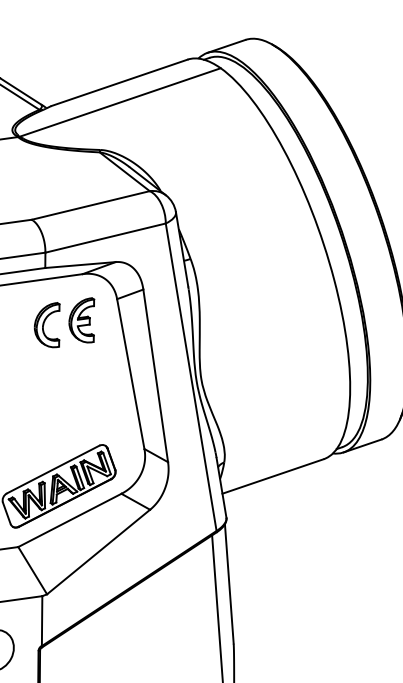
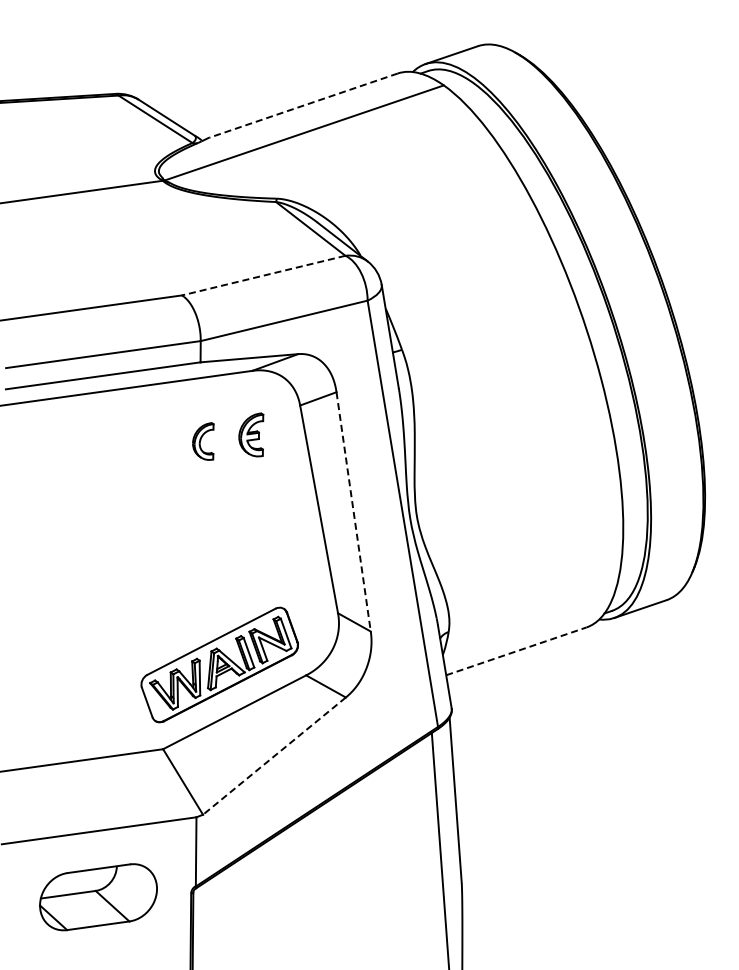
line: (119, 82) -> (303, 105), solid -> dashed
line: (90, 205) -> (263, 275), solid -> dashed
part: (82, 320) -> (251, 434), size x0.7
part: (47, 325) -> (203, 441), size x0.6
line: (155, 375) -> (353, 511), solid -> dashed
line: (273, 476) -> (516, 651), solid -> dashed
line: (98, 552) -> (274, 756), solid -> dashed

